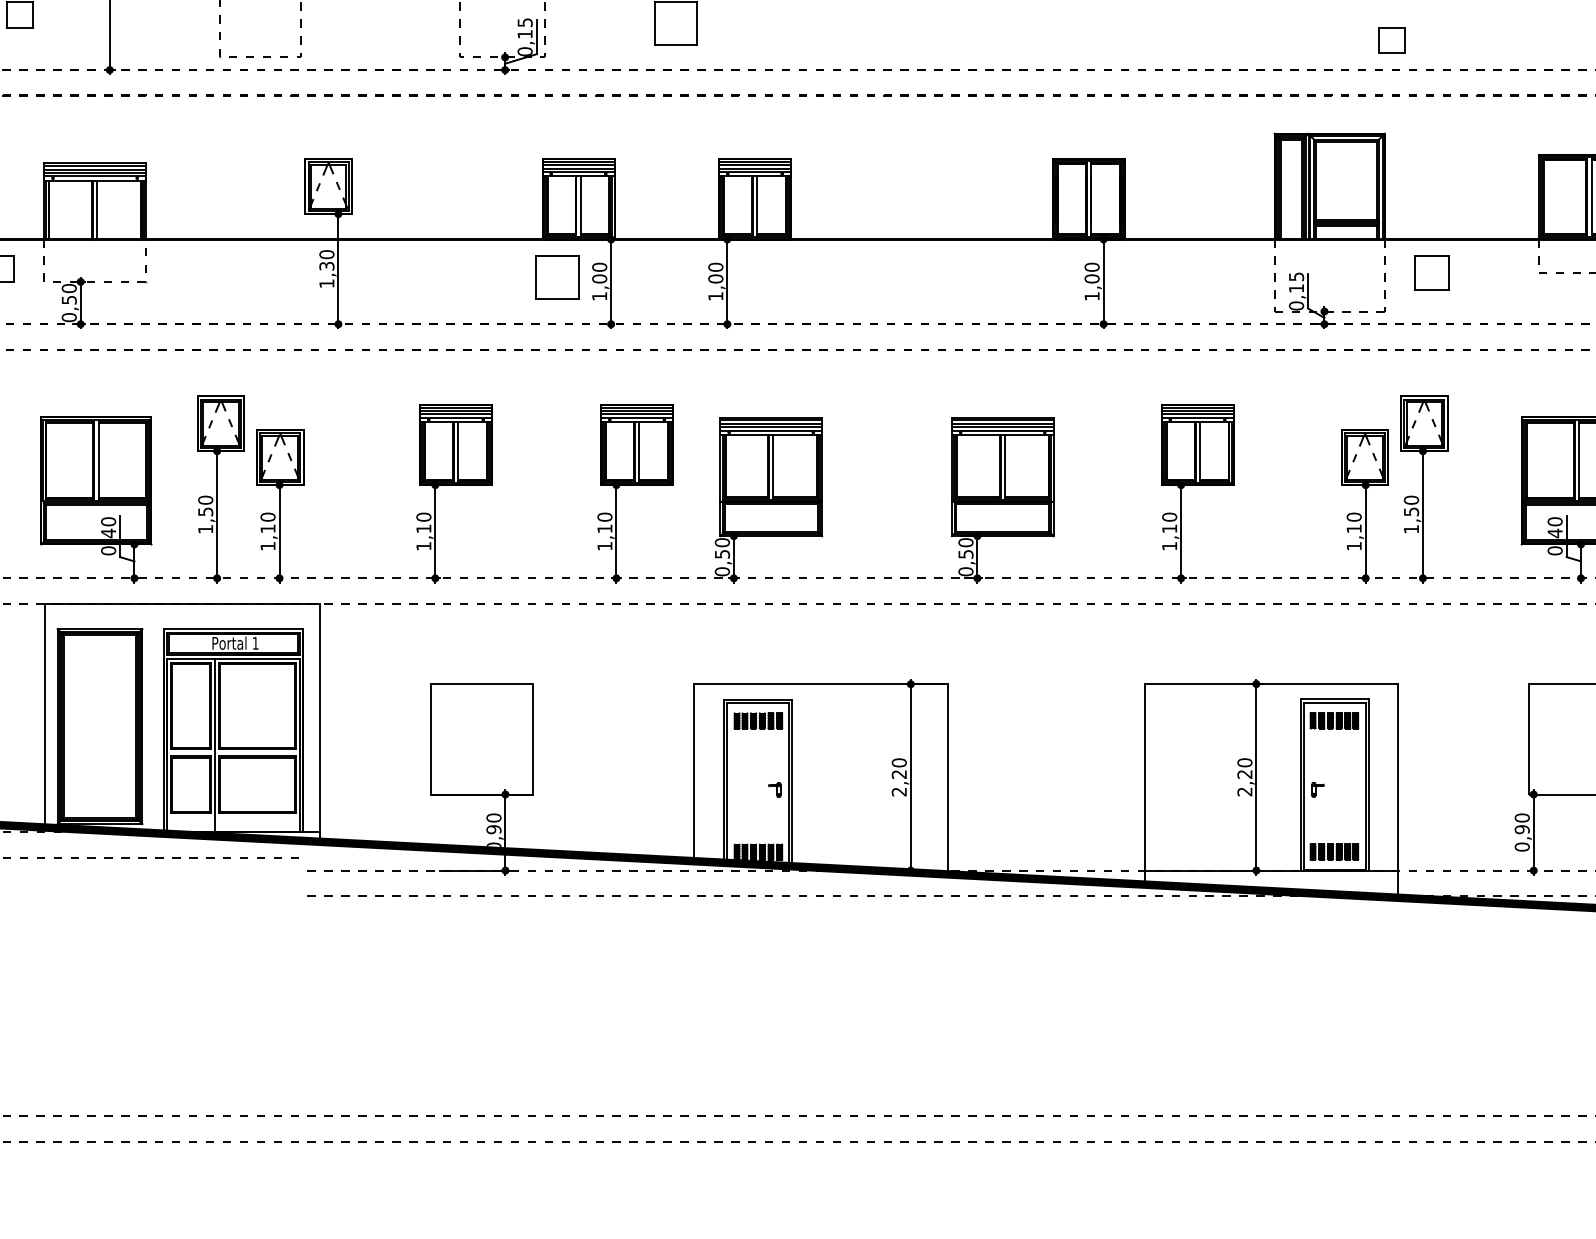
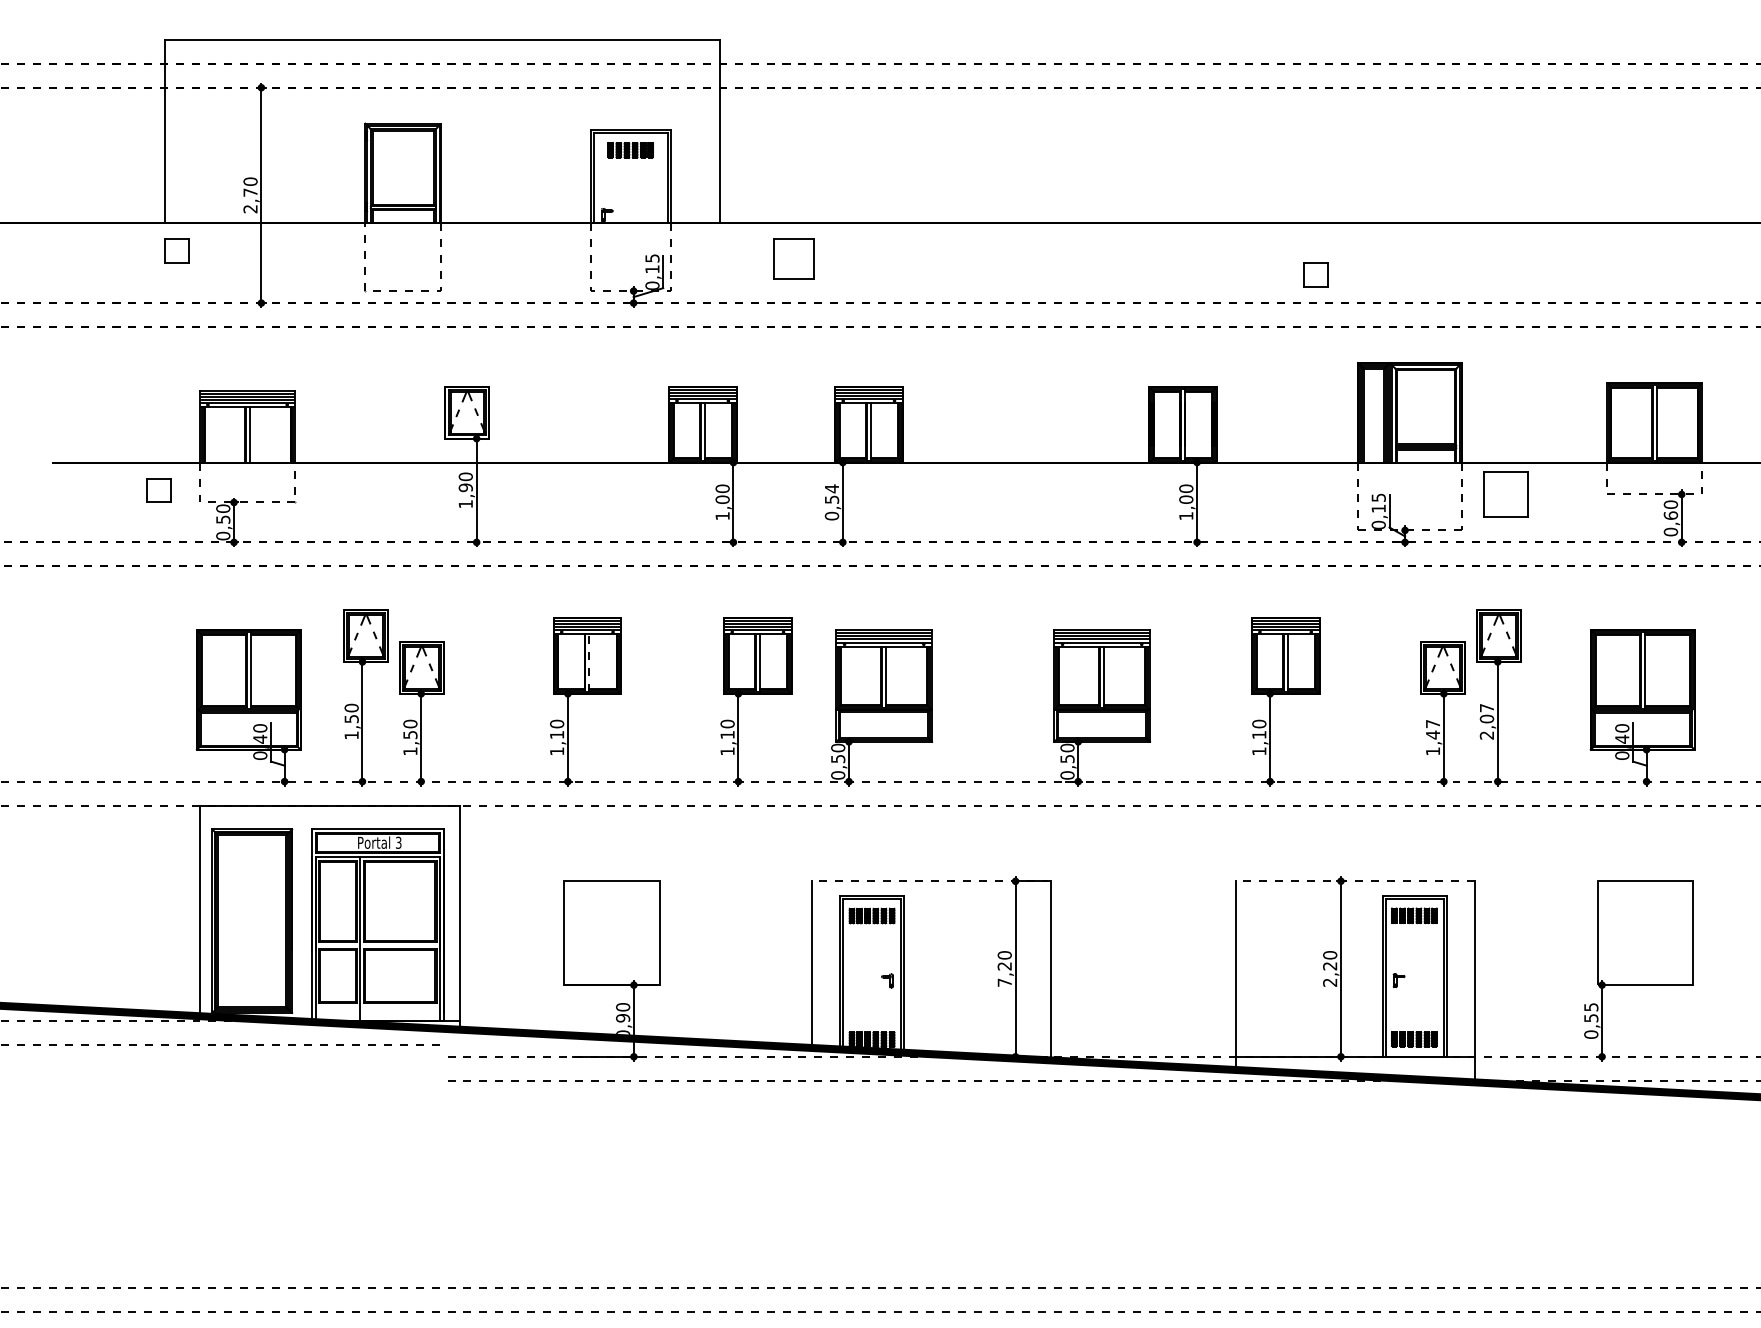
part: (1391, 39) -> (1315, 274), moved
text: (326, 265) -> (465, 487), 1,30 -> 1,90
part: (1431, 273) -> (1505, 494), size x1.4
part: (557, 277) -> (682, 498), removed
text: (715, 281) -> (831, 502), 1,00 -> 0,54
line: (458, 452) -> (589, 663), solid -> dashed
text: (1410, 514) -> (1486, 721), 1,50 -> 2,07
text: (1354, 522) -> (1433, 729), 1,10 -> 1,47
text: (268, 529) -> (410, 735), 1,10 -> 1,50
text: (255, 643) -> (398, 842), 1 -> 3
line: (820, 684) -> (930, 881), solid -> dashed
line: (1270, 684) -> (1354, 881), solid -> dashed
text: (899, 791) -> (1004, 982), 2,20 -> 7,20
text: (1522, 823) -> (1591, 1012), 0,90 -> 0,55

